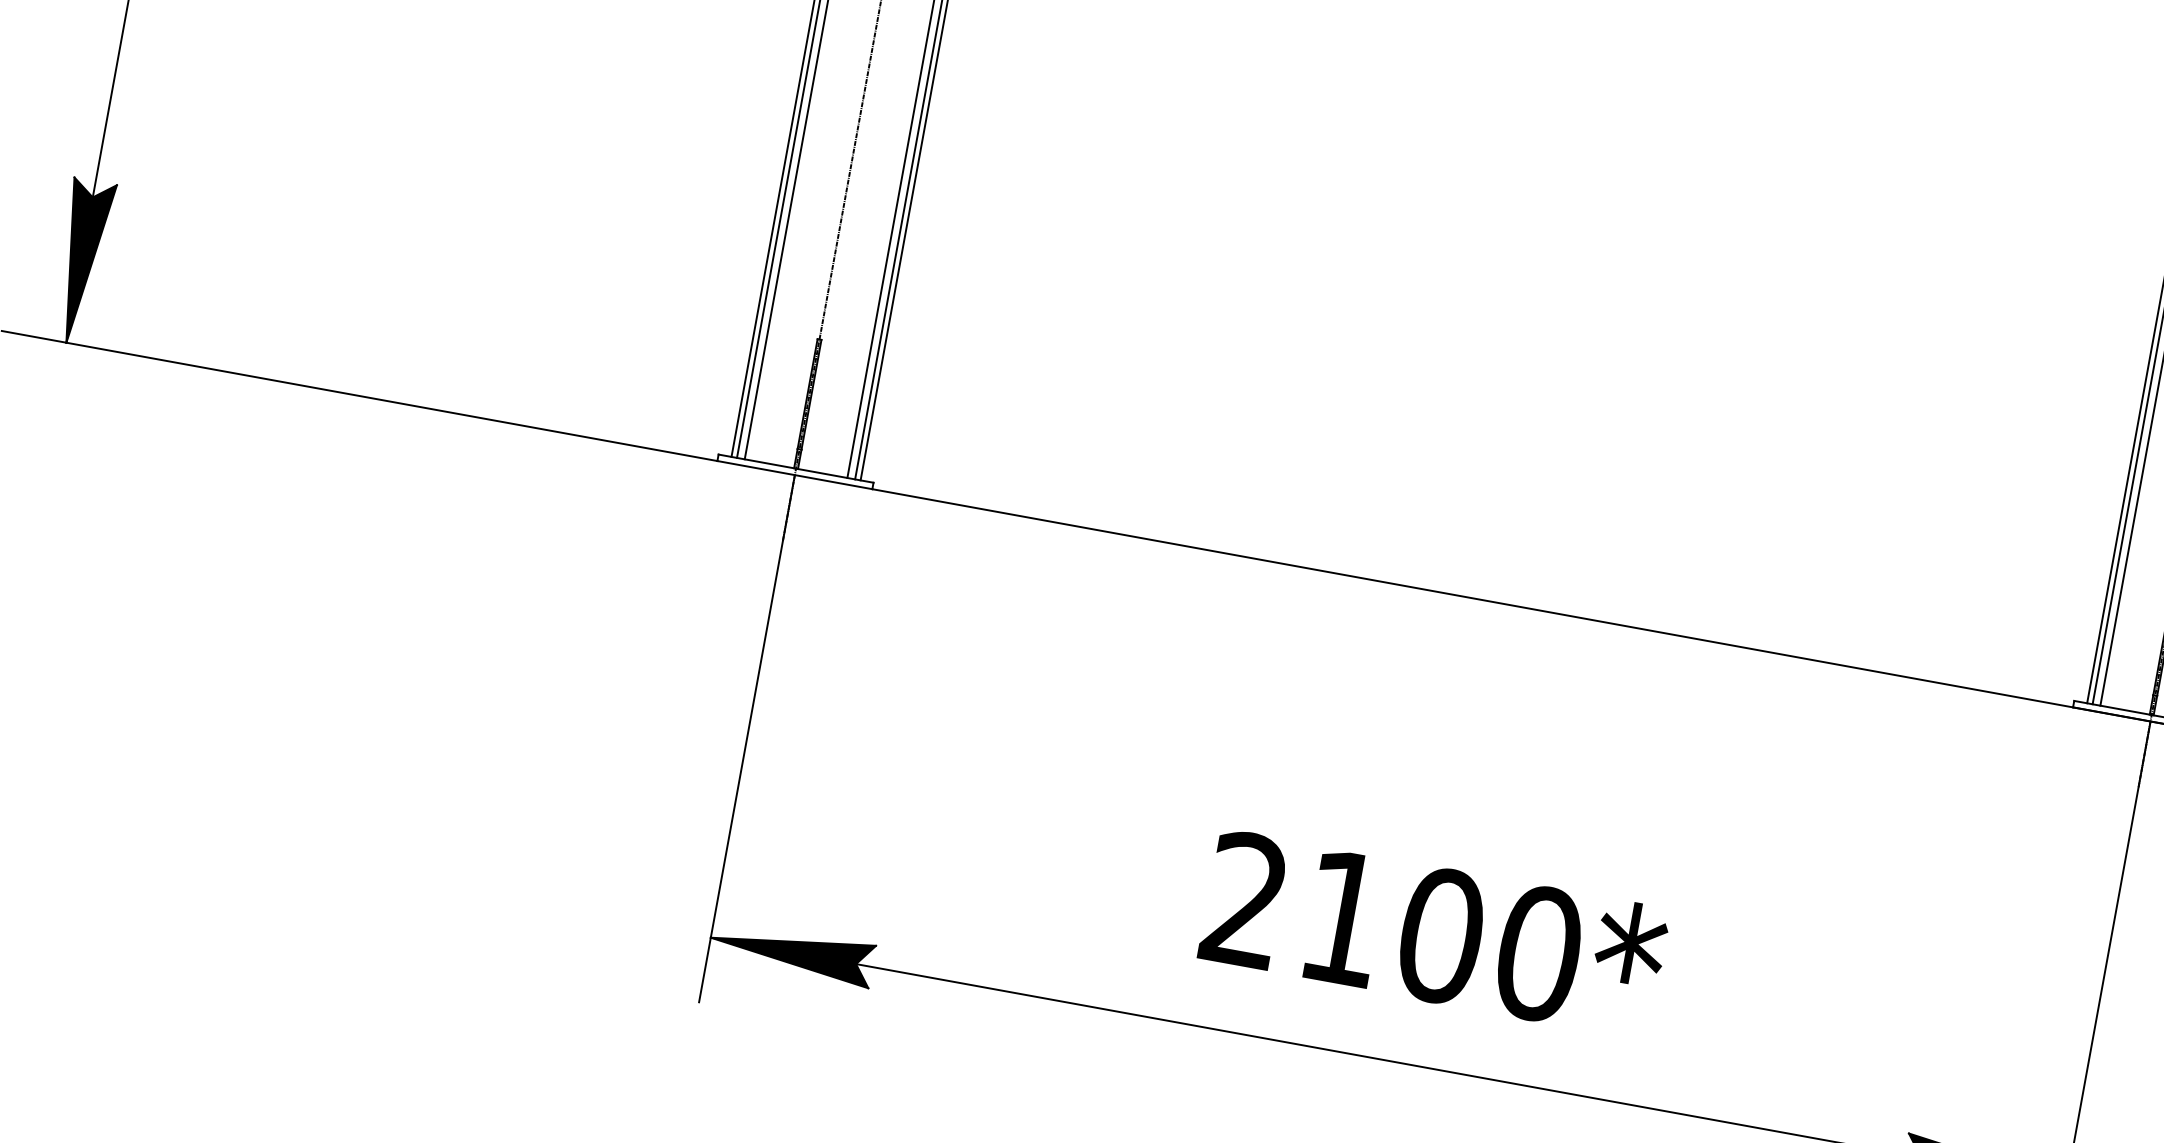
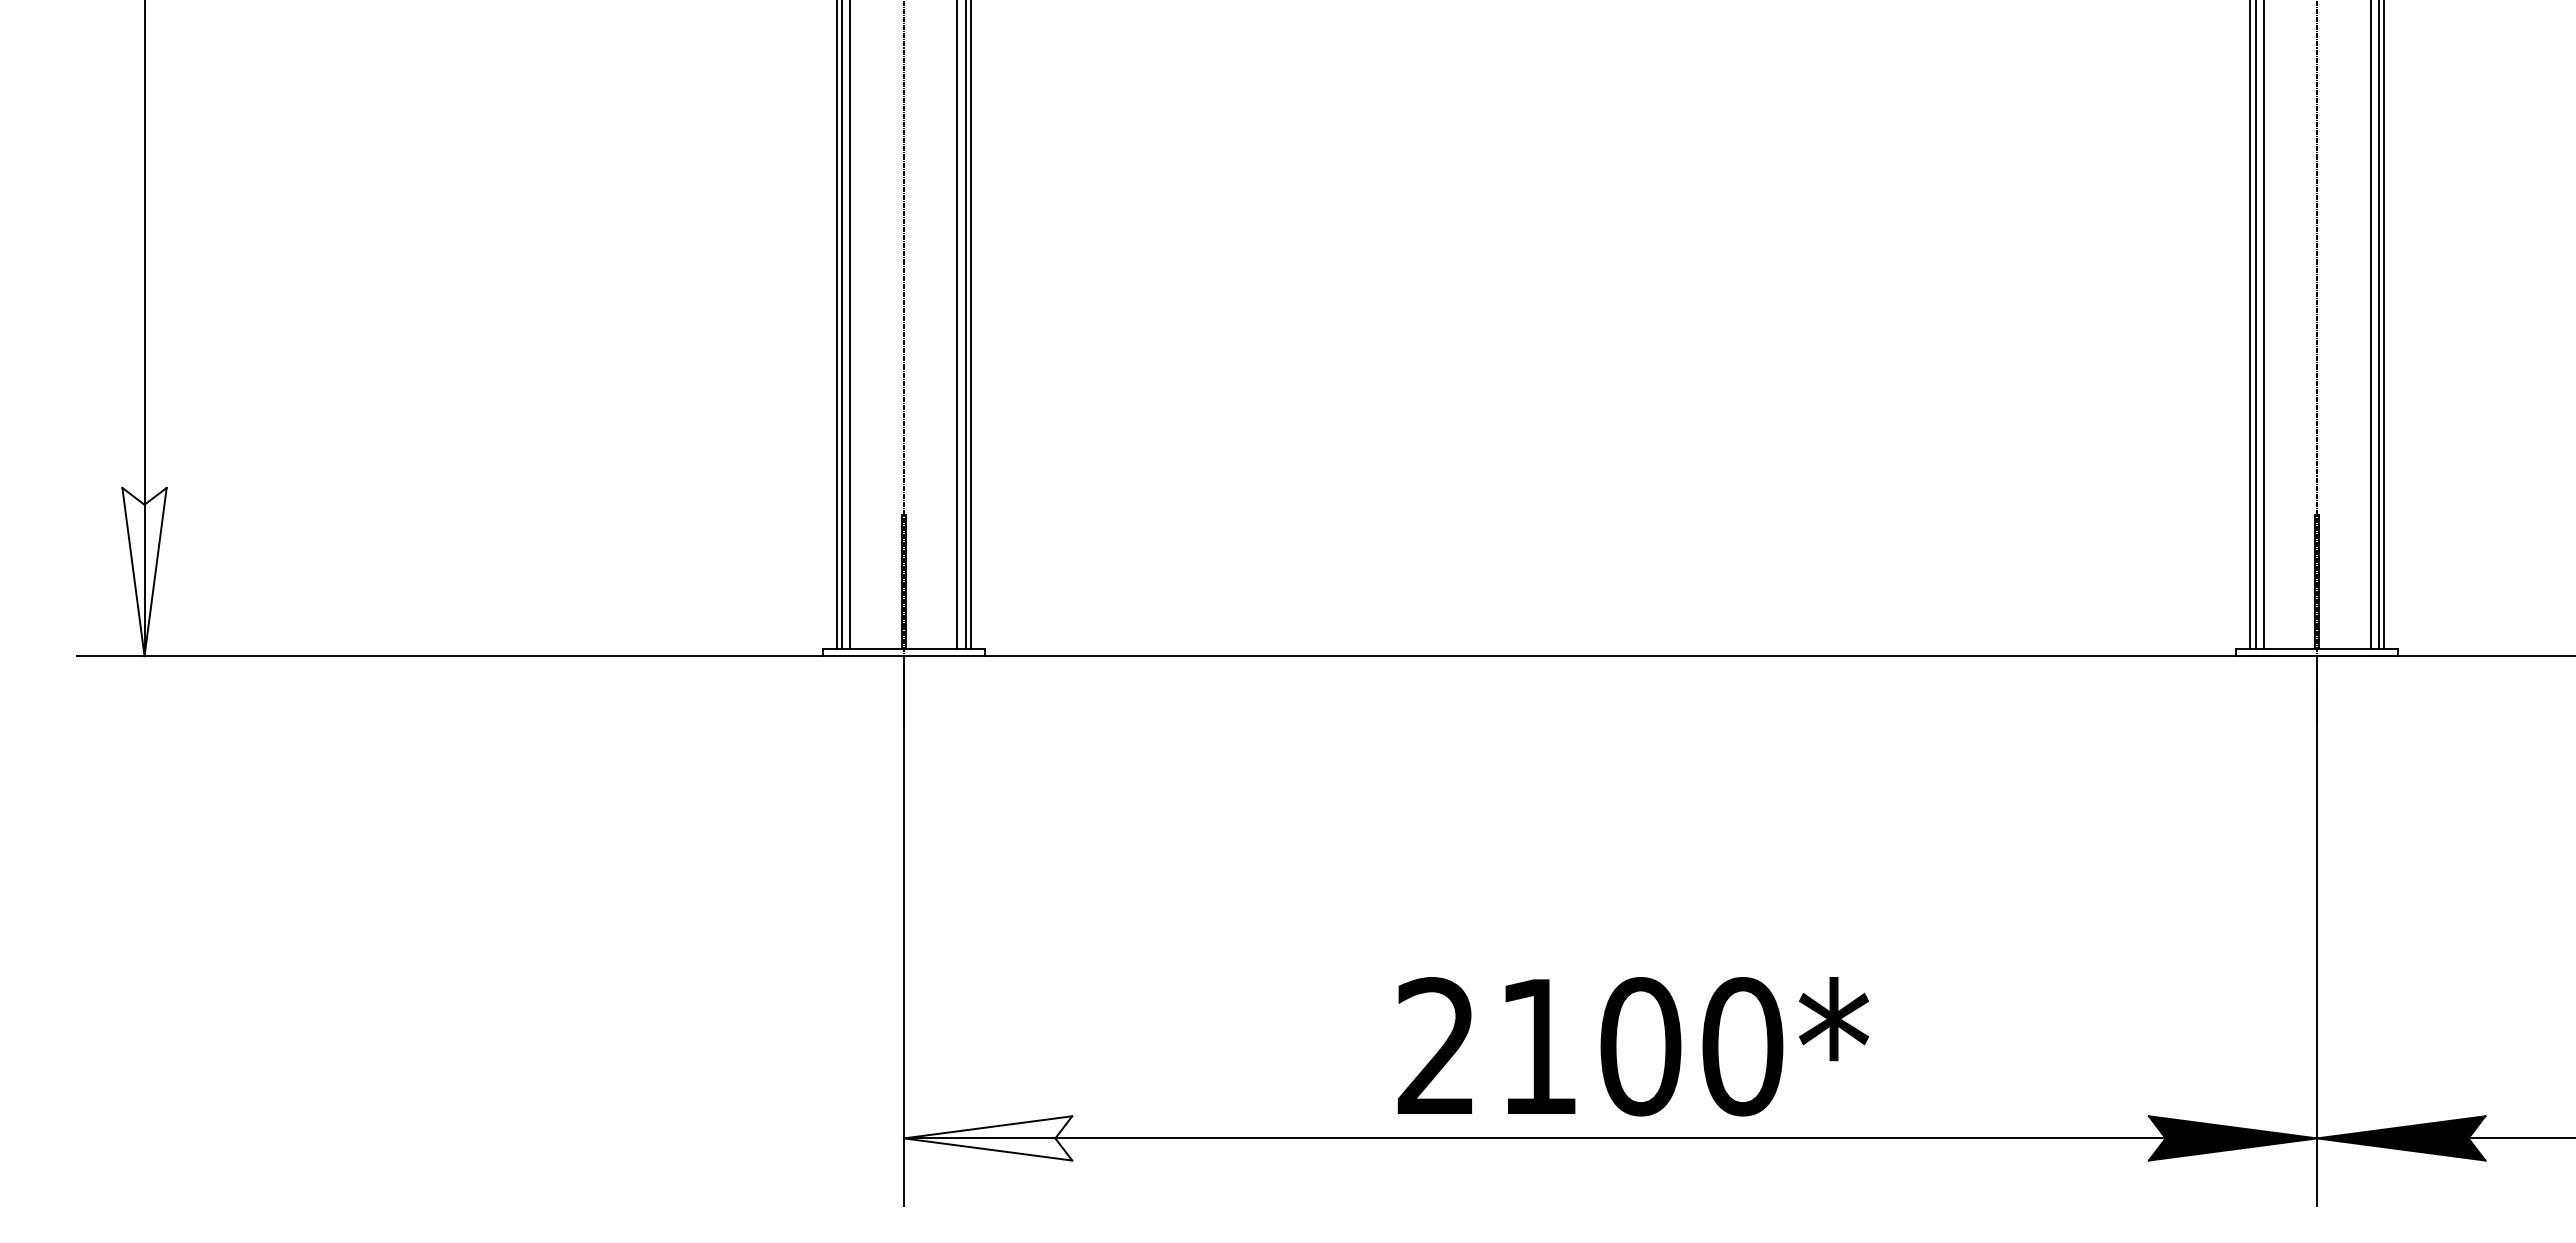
fill: (81, 261) -> (144, 571), removed
text: (1434, 934) -> (1633, 1046), moved
fill: (790, 952) -> (987, 1138), removed

